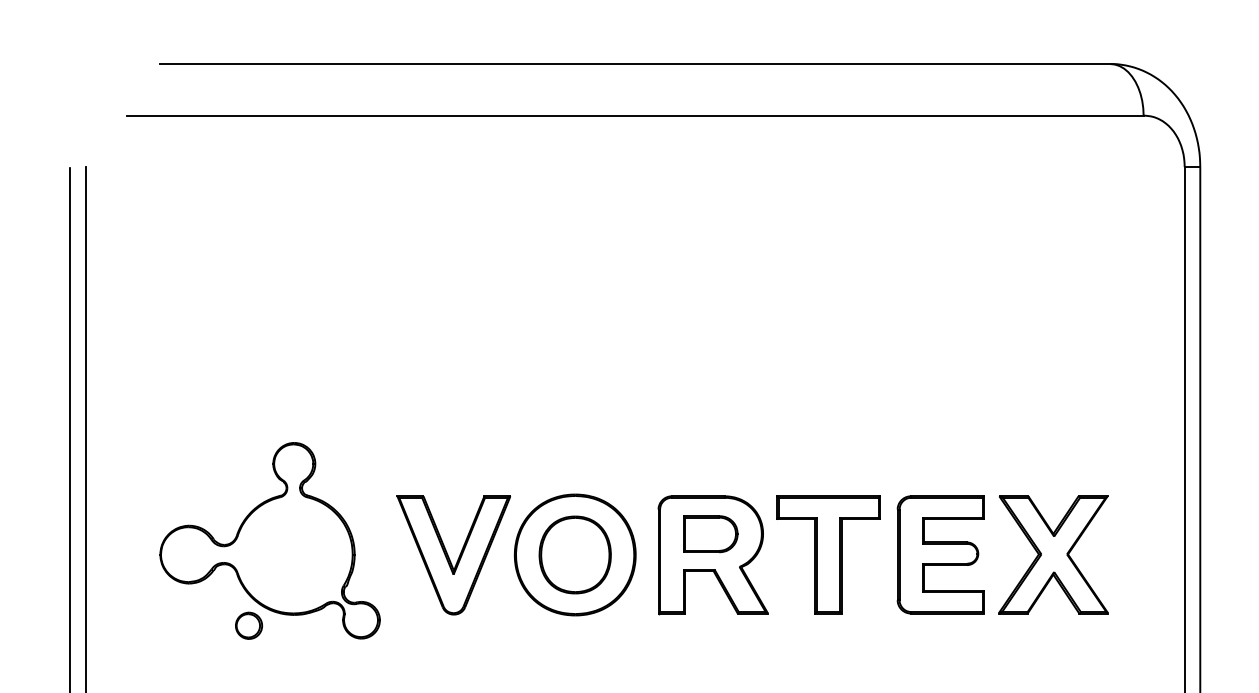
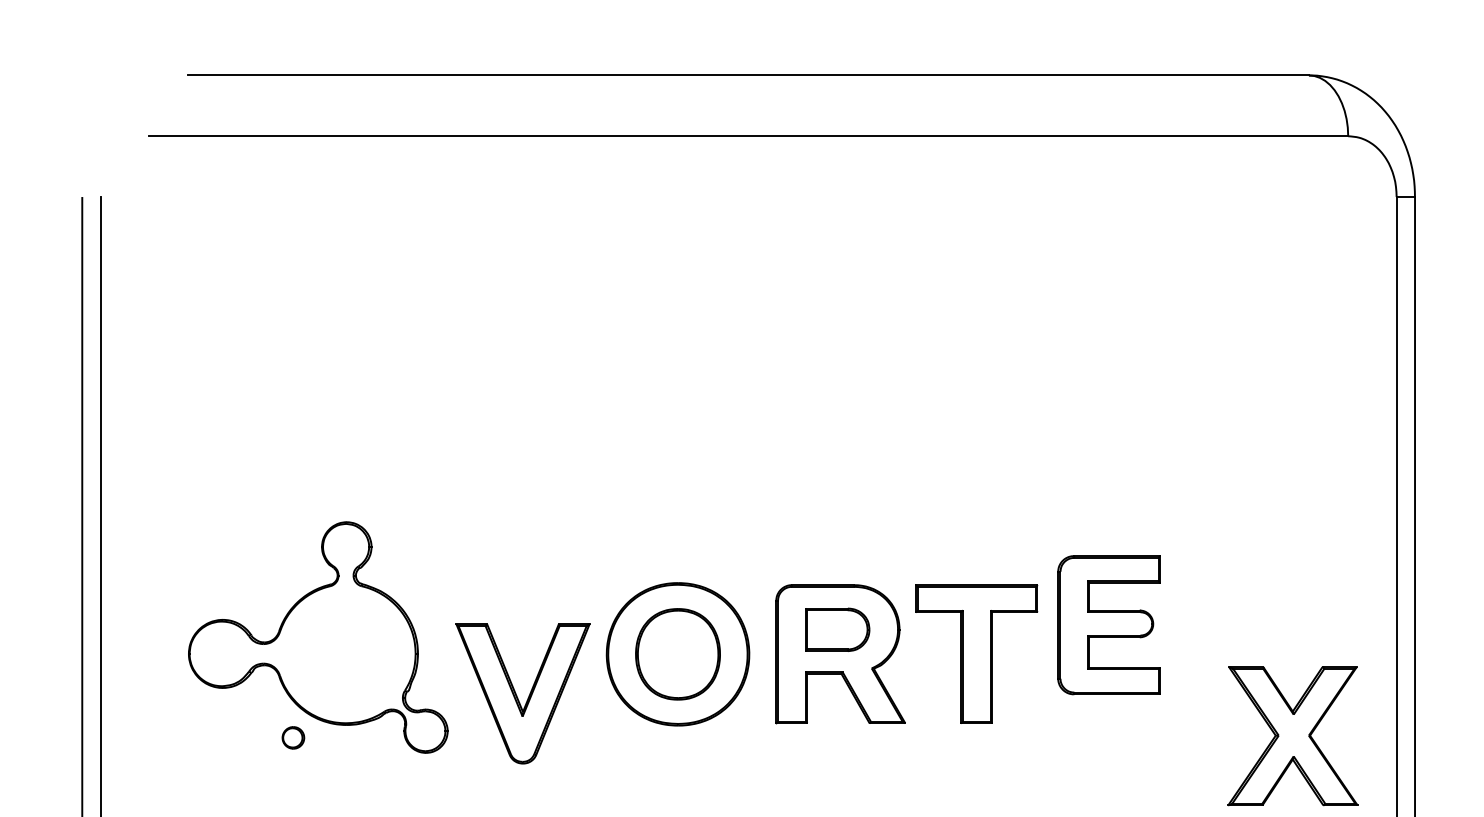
part: (453, 555) -> (522, 693), moved
part: (940, 555) -> (1108, 625), moved
part: (1053, 555) -> (1292, 736), moved
part: (249, 625) -> (293, 737), size x0.7

